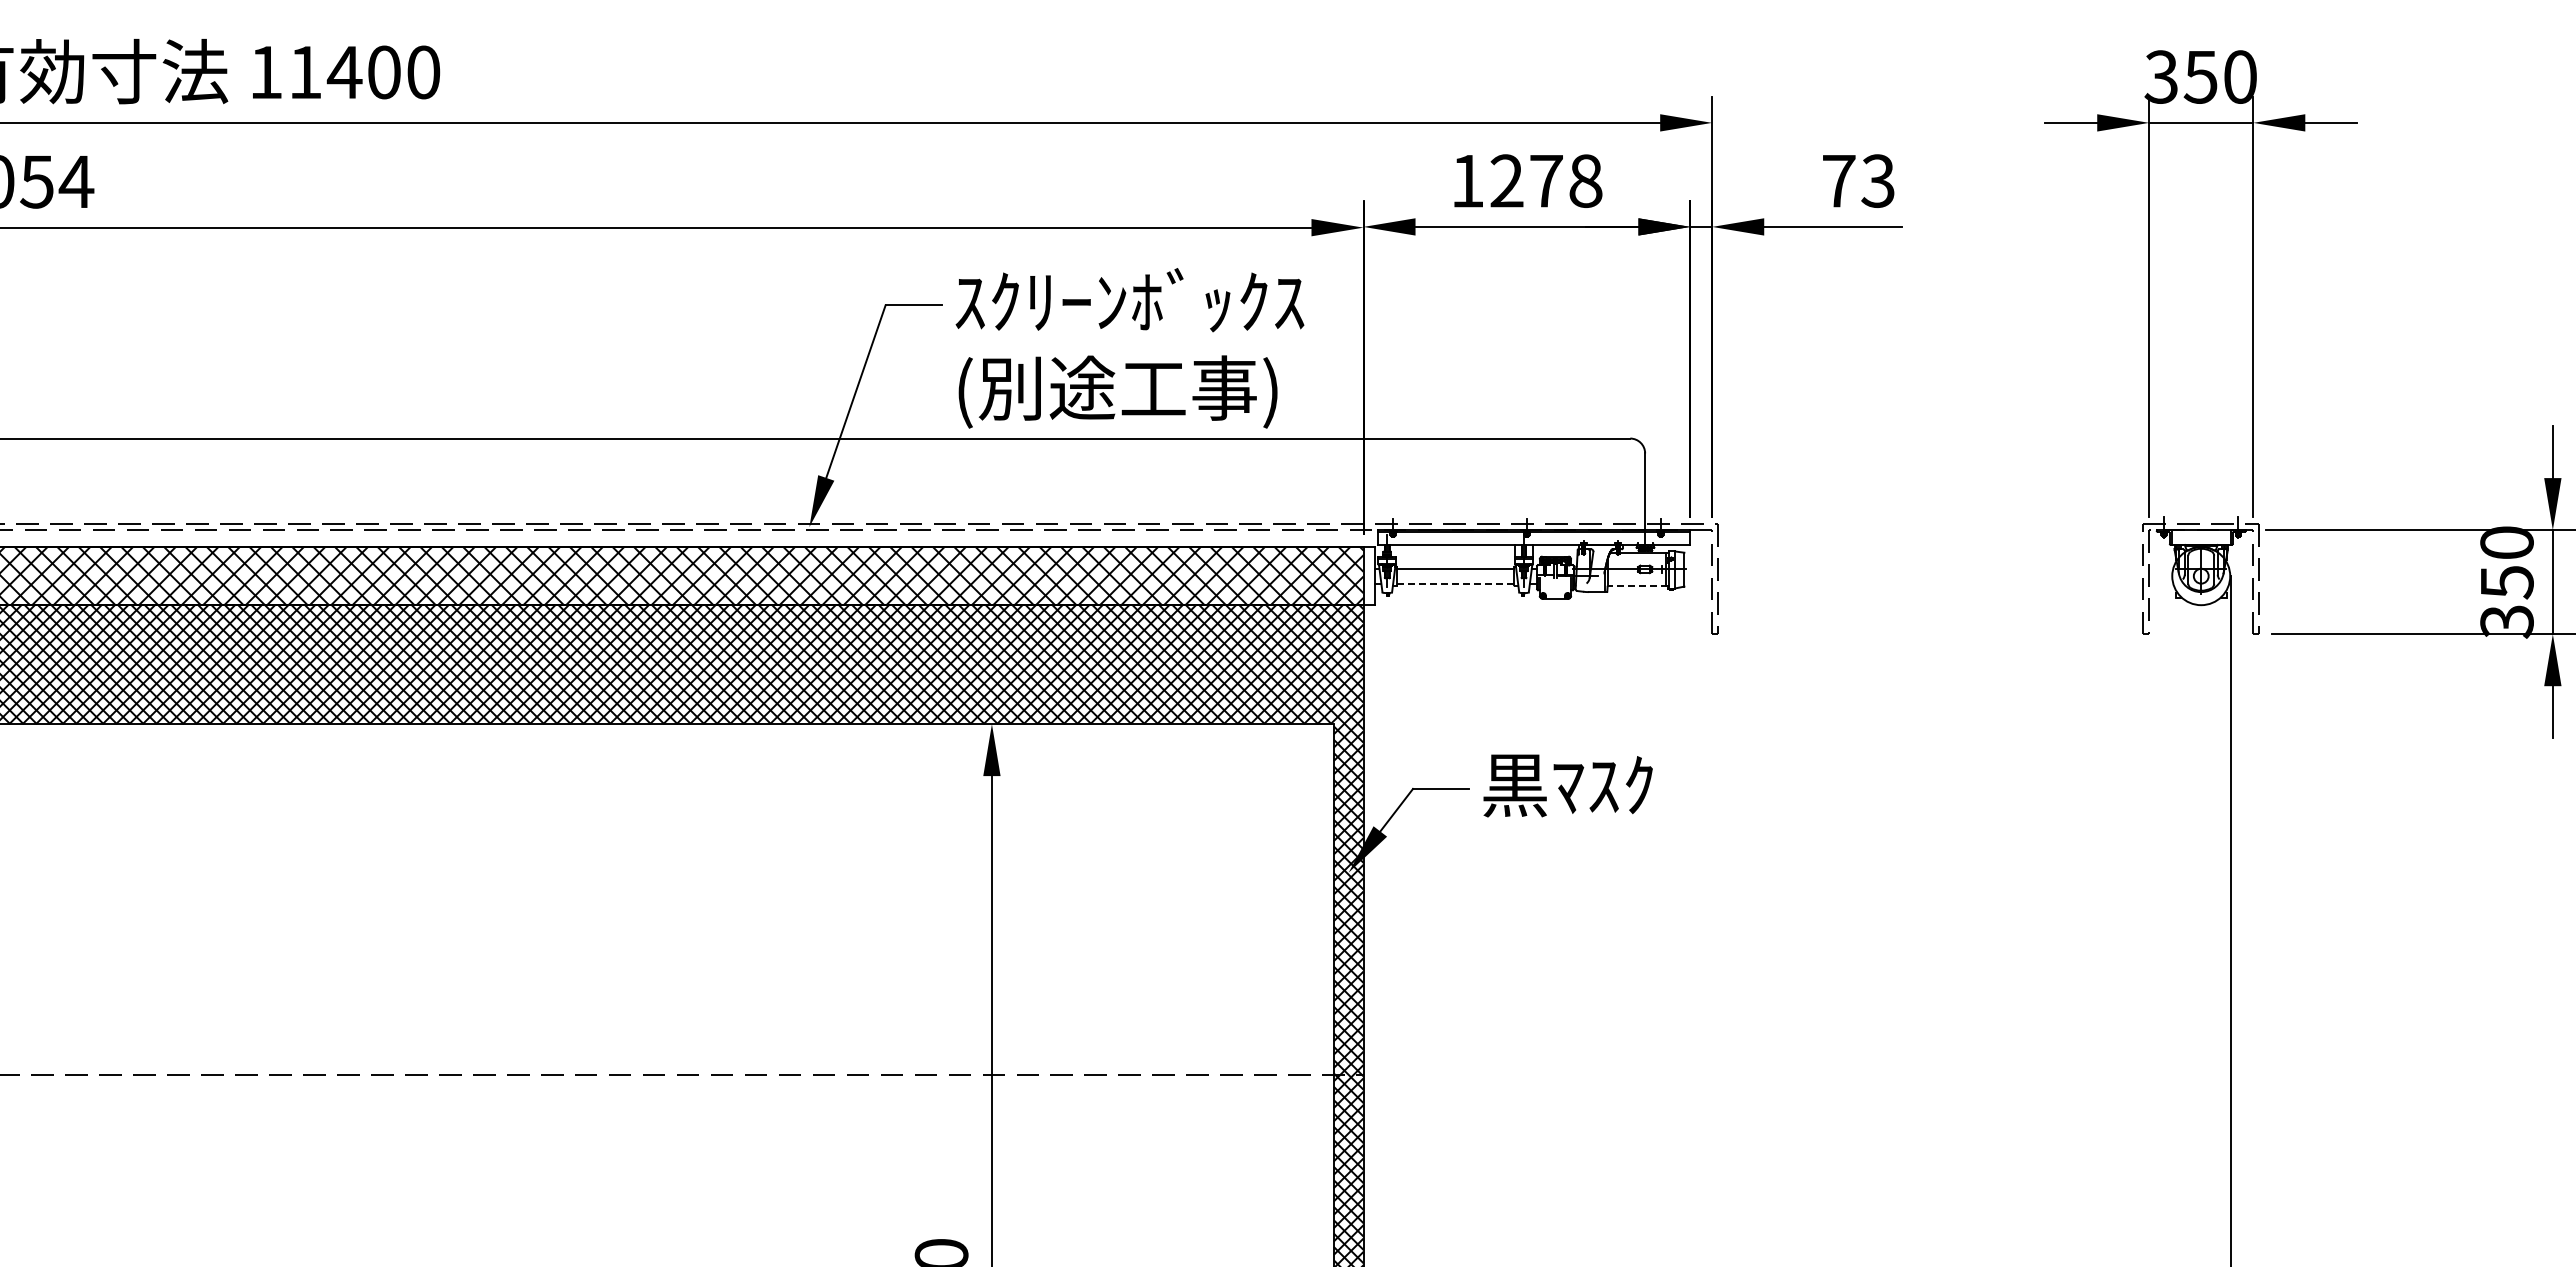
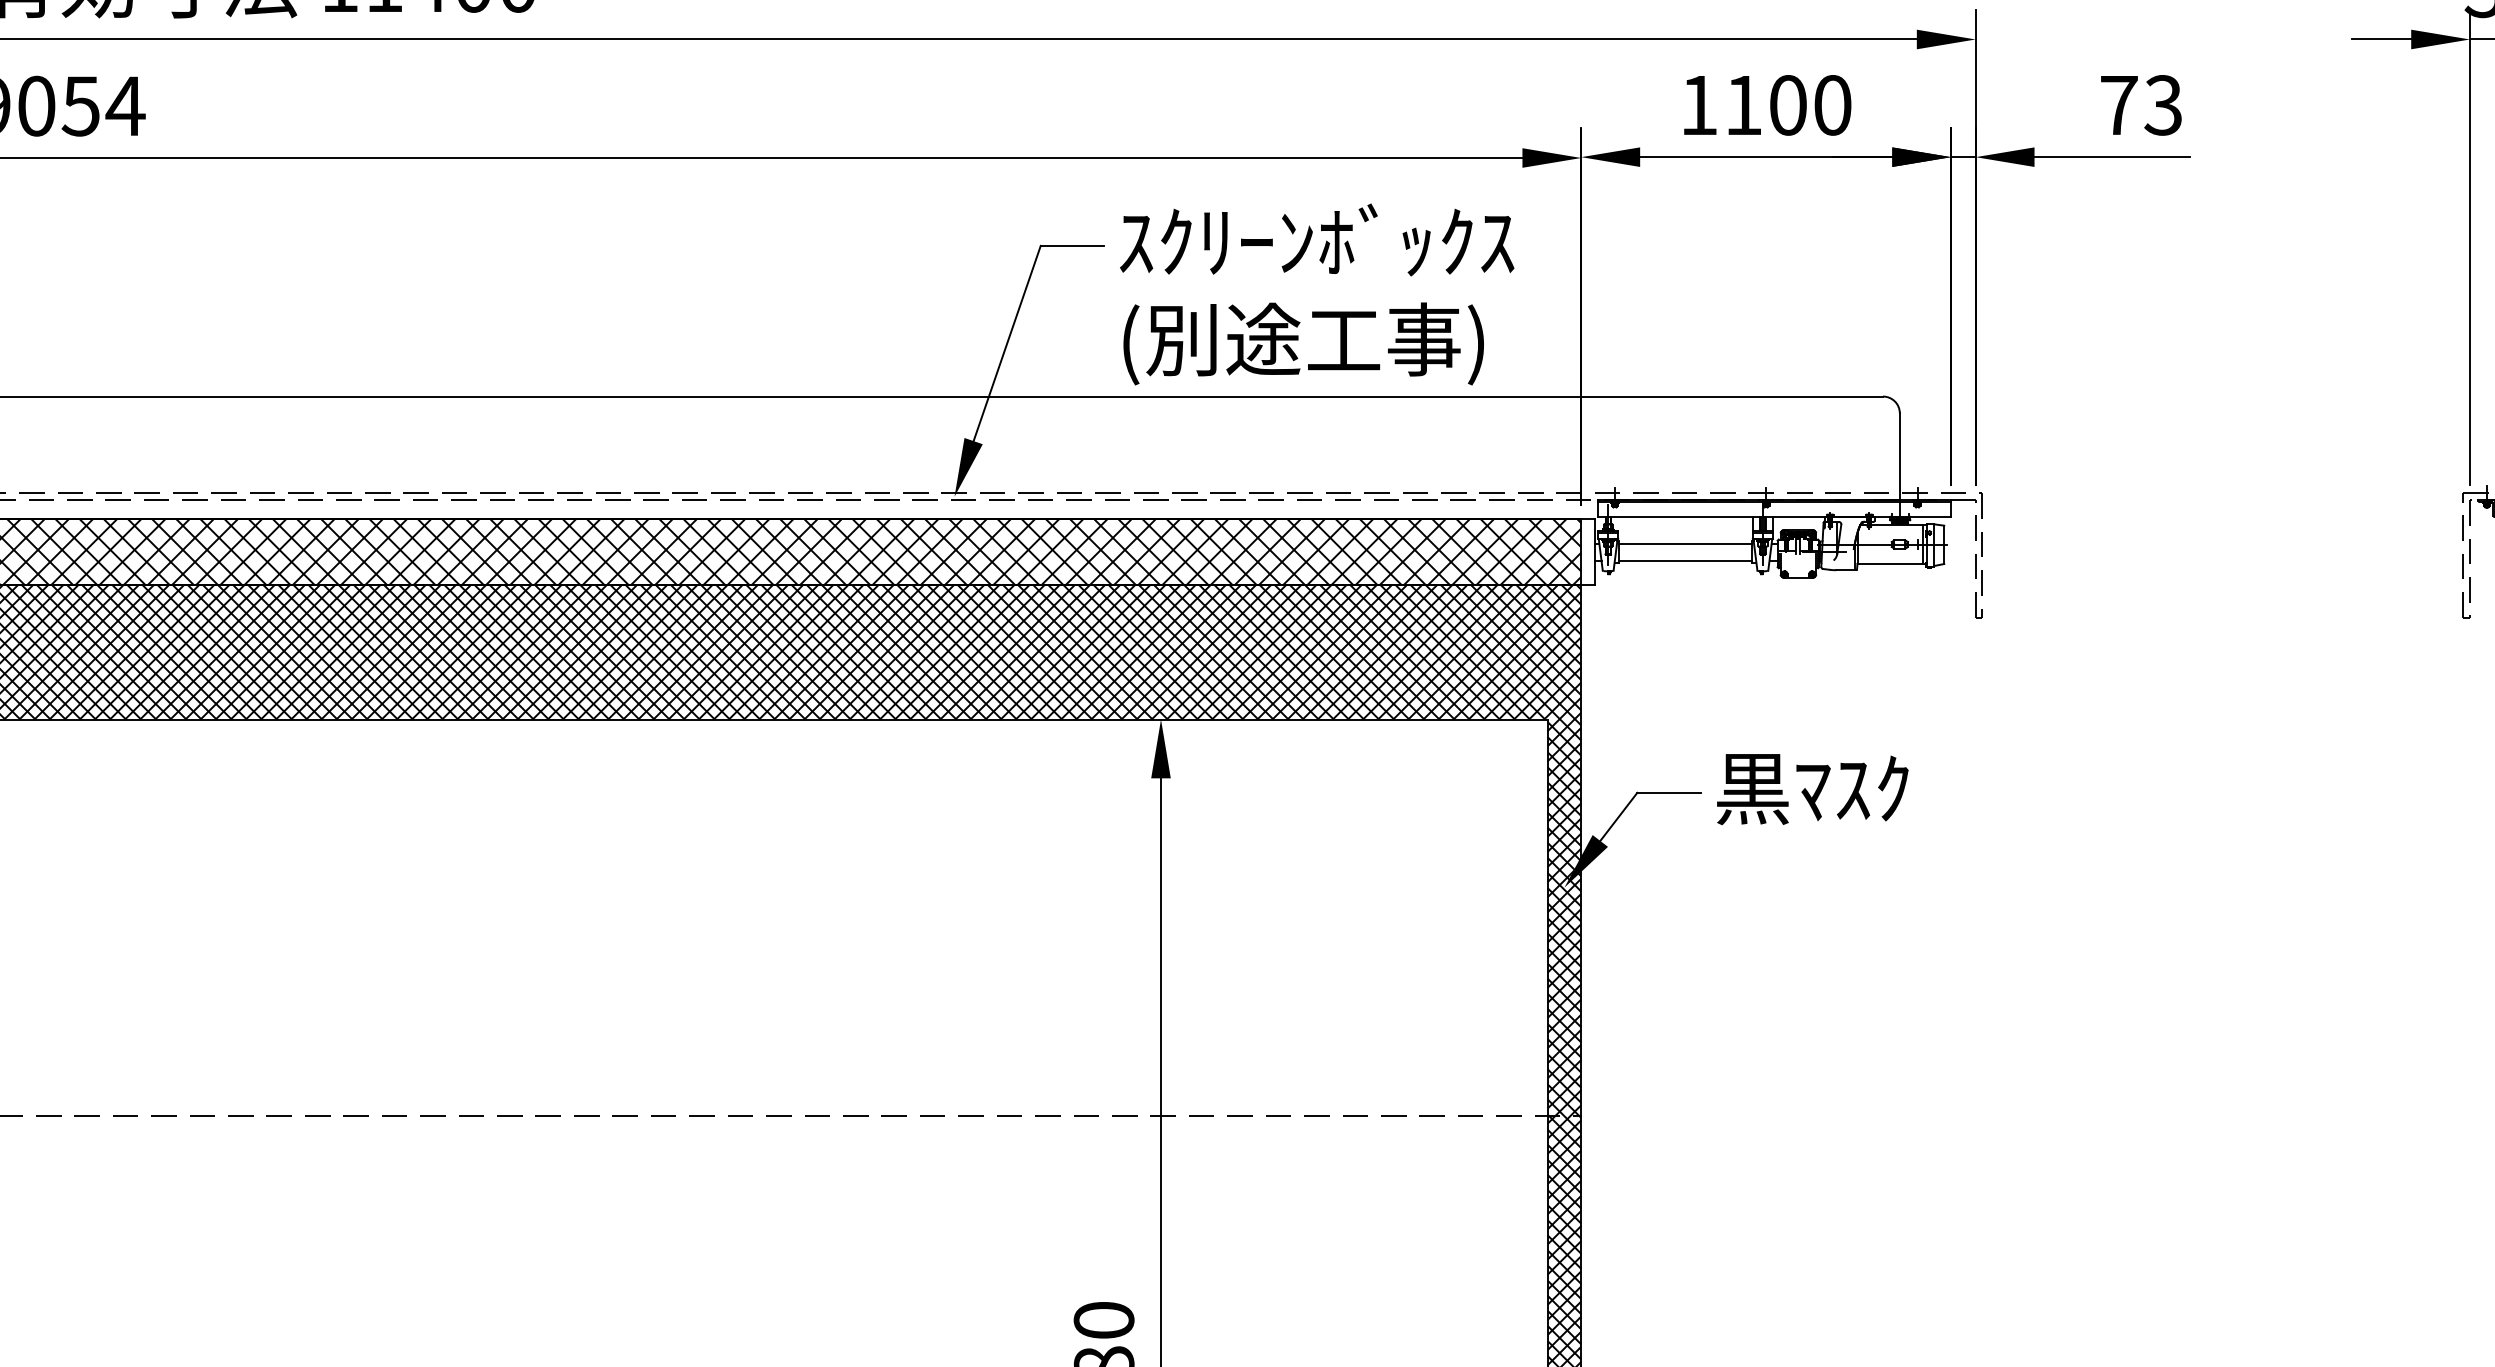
text: (1546, 180) -> (1788, 104), 1278 -> 1100
line: (1455, 583) -> (1685, 560), dashed -> solid
line: (1638, 586) -> (1892, 563), dashed -> solid

